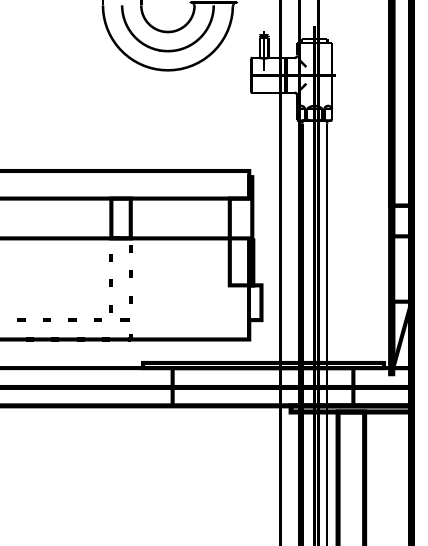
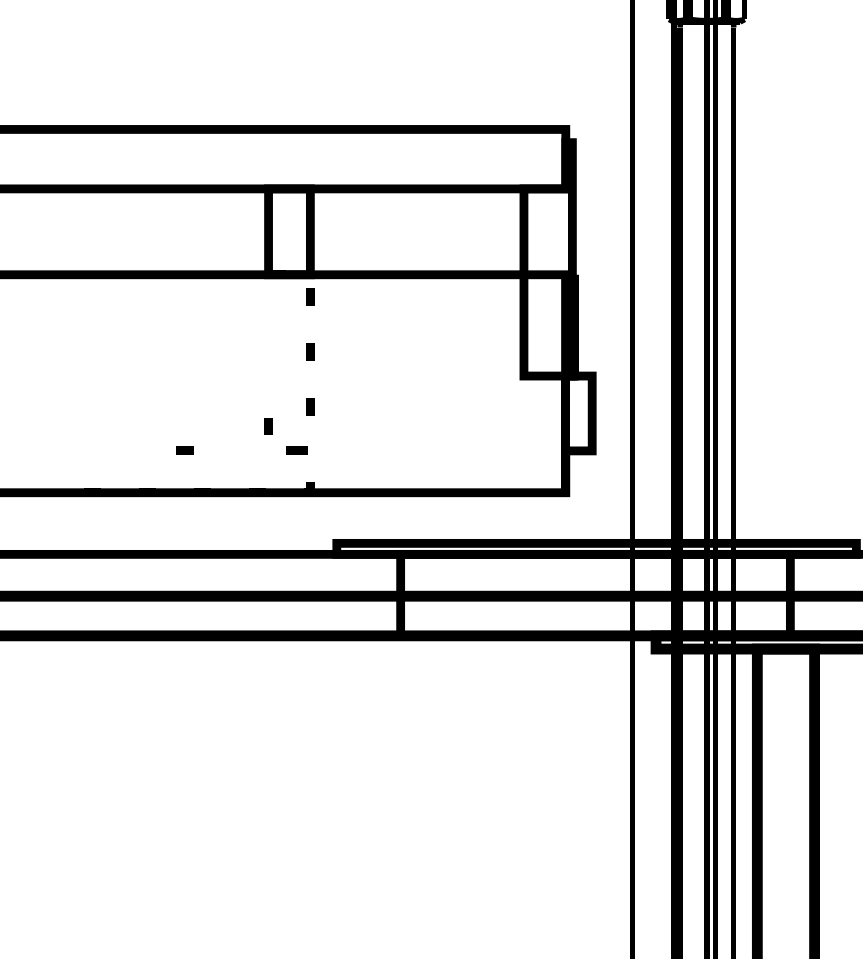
line: (110, 257) -> (266, 315), removed
line: (110, 282) -> (266, 369), removed
line: (21, 319) -> (74, 449), removed
line: (46, 319) -> (128, 449), removed
line: (97, 319) -> (238, 449), removed

